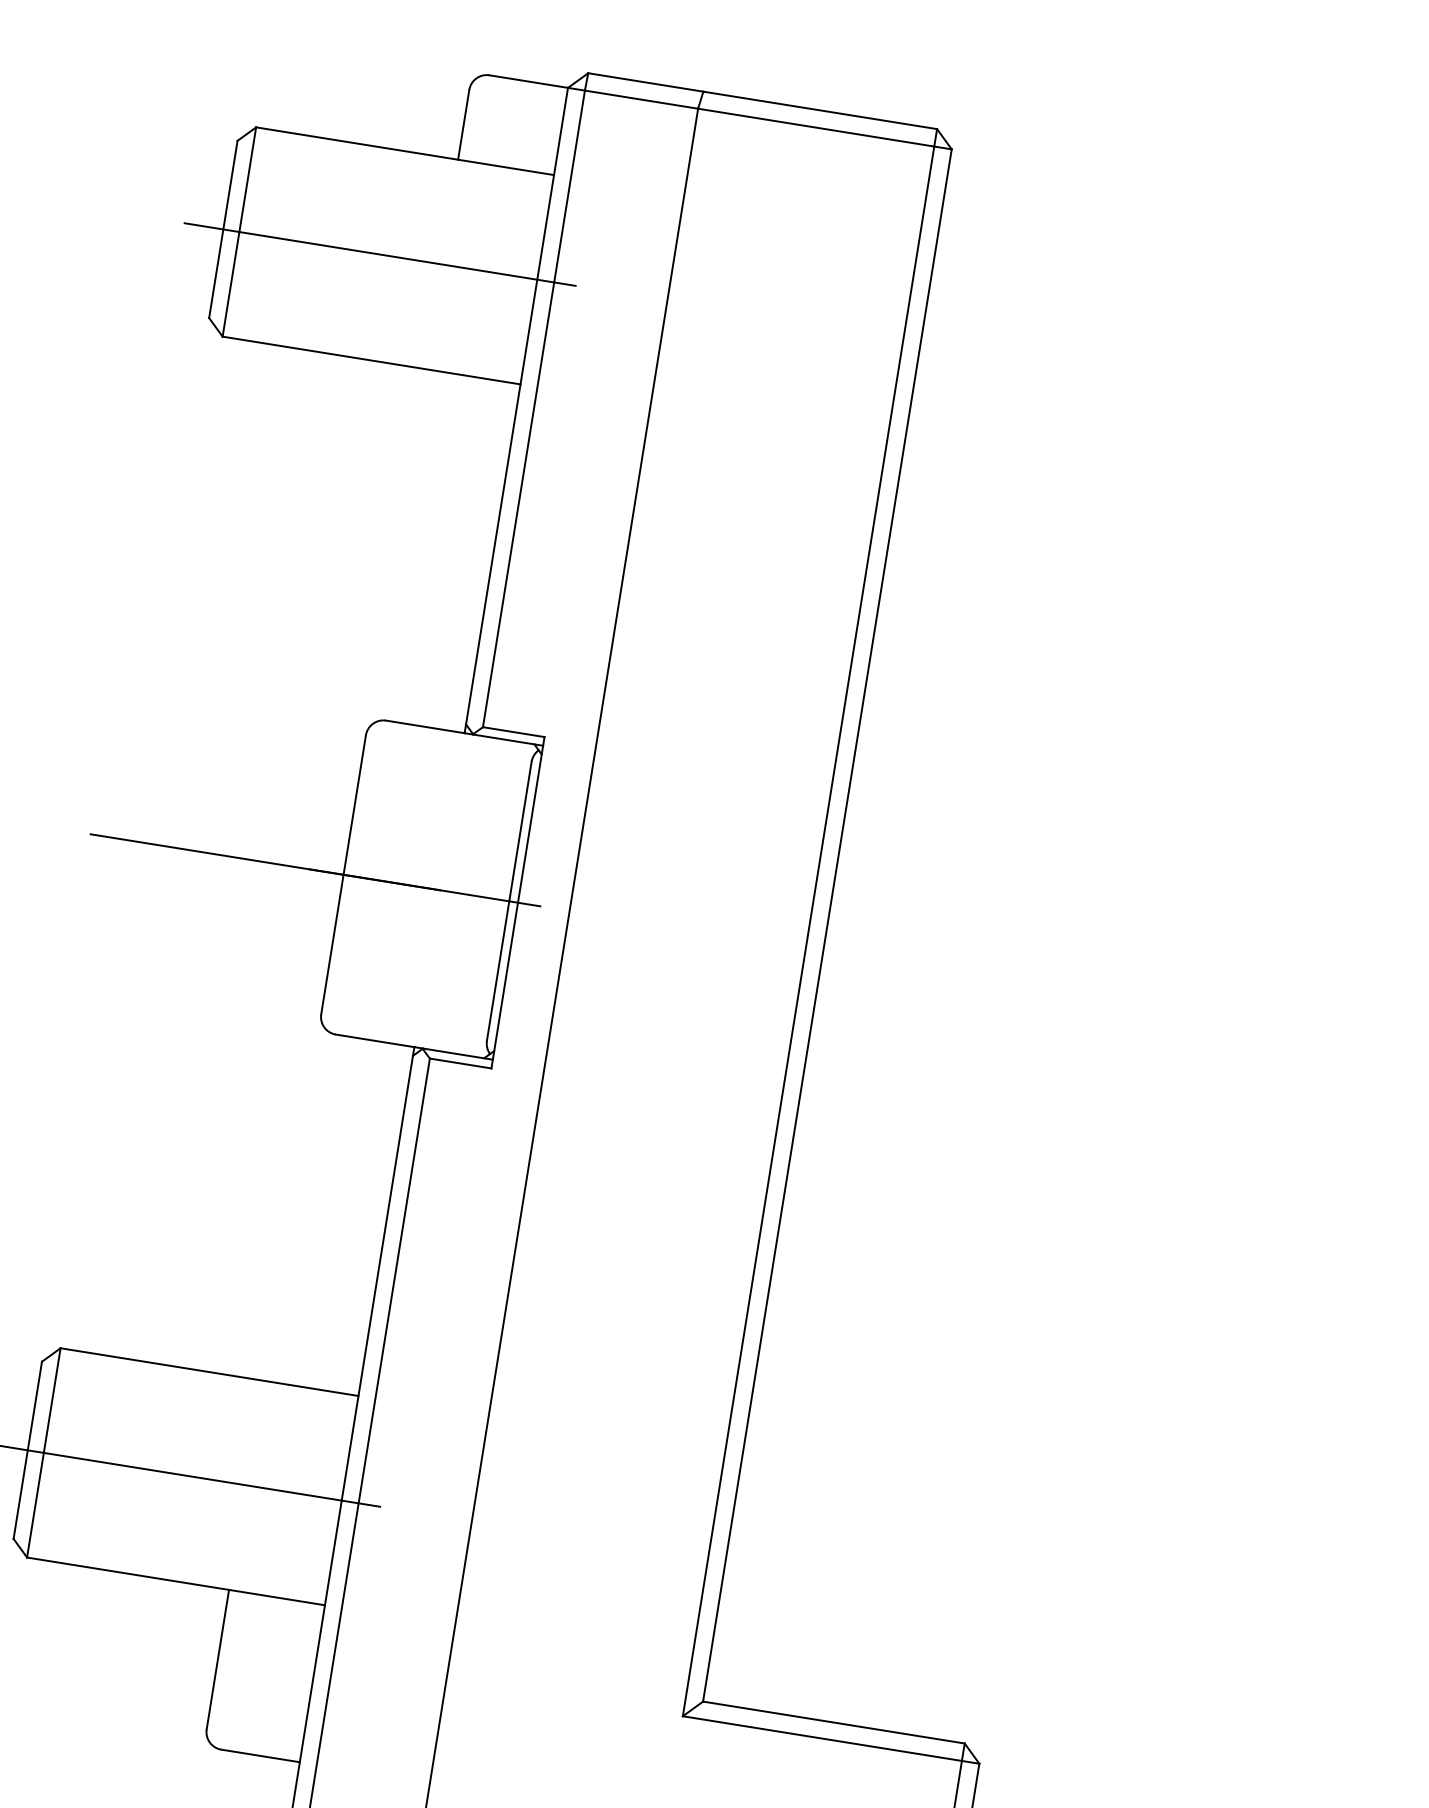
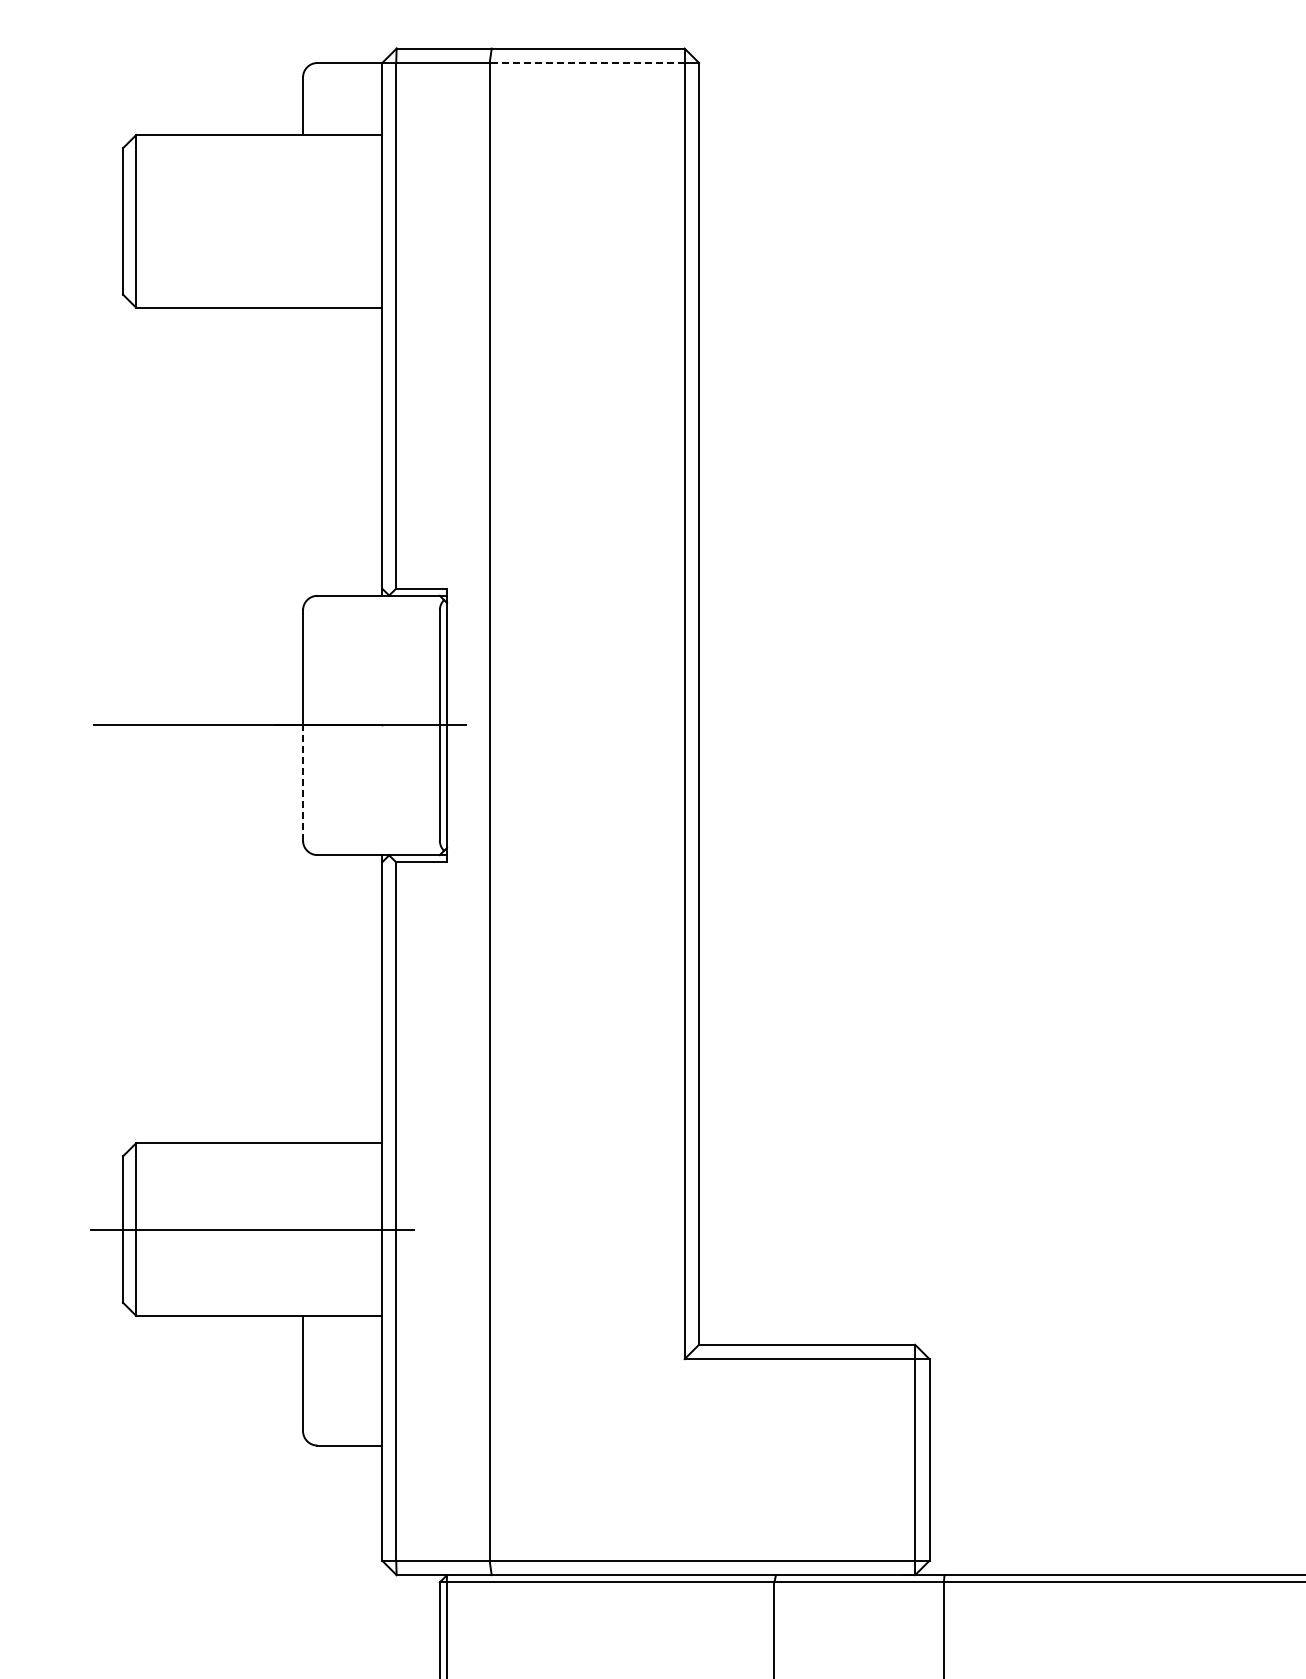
line: (815, 128) -> (586, 63), solid -> dashed
line: (380, 254) -> (252, 221), removed
line: (332, 945) -> (303, 783), solid -> dashed

